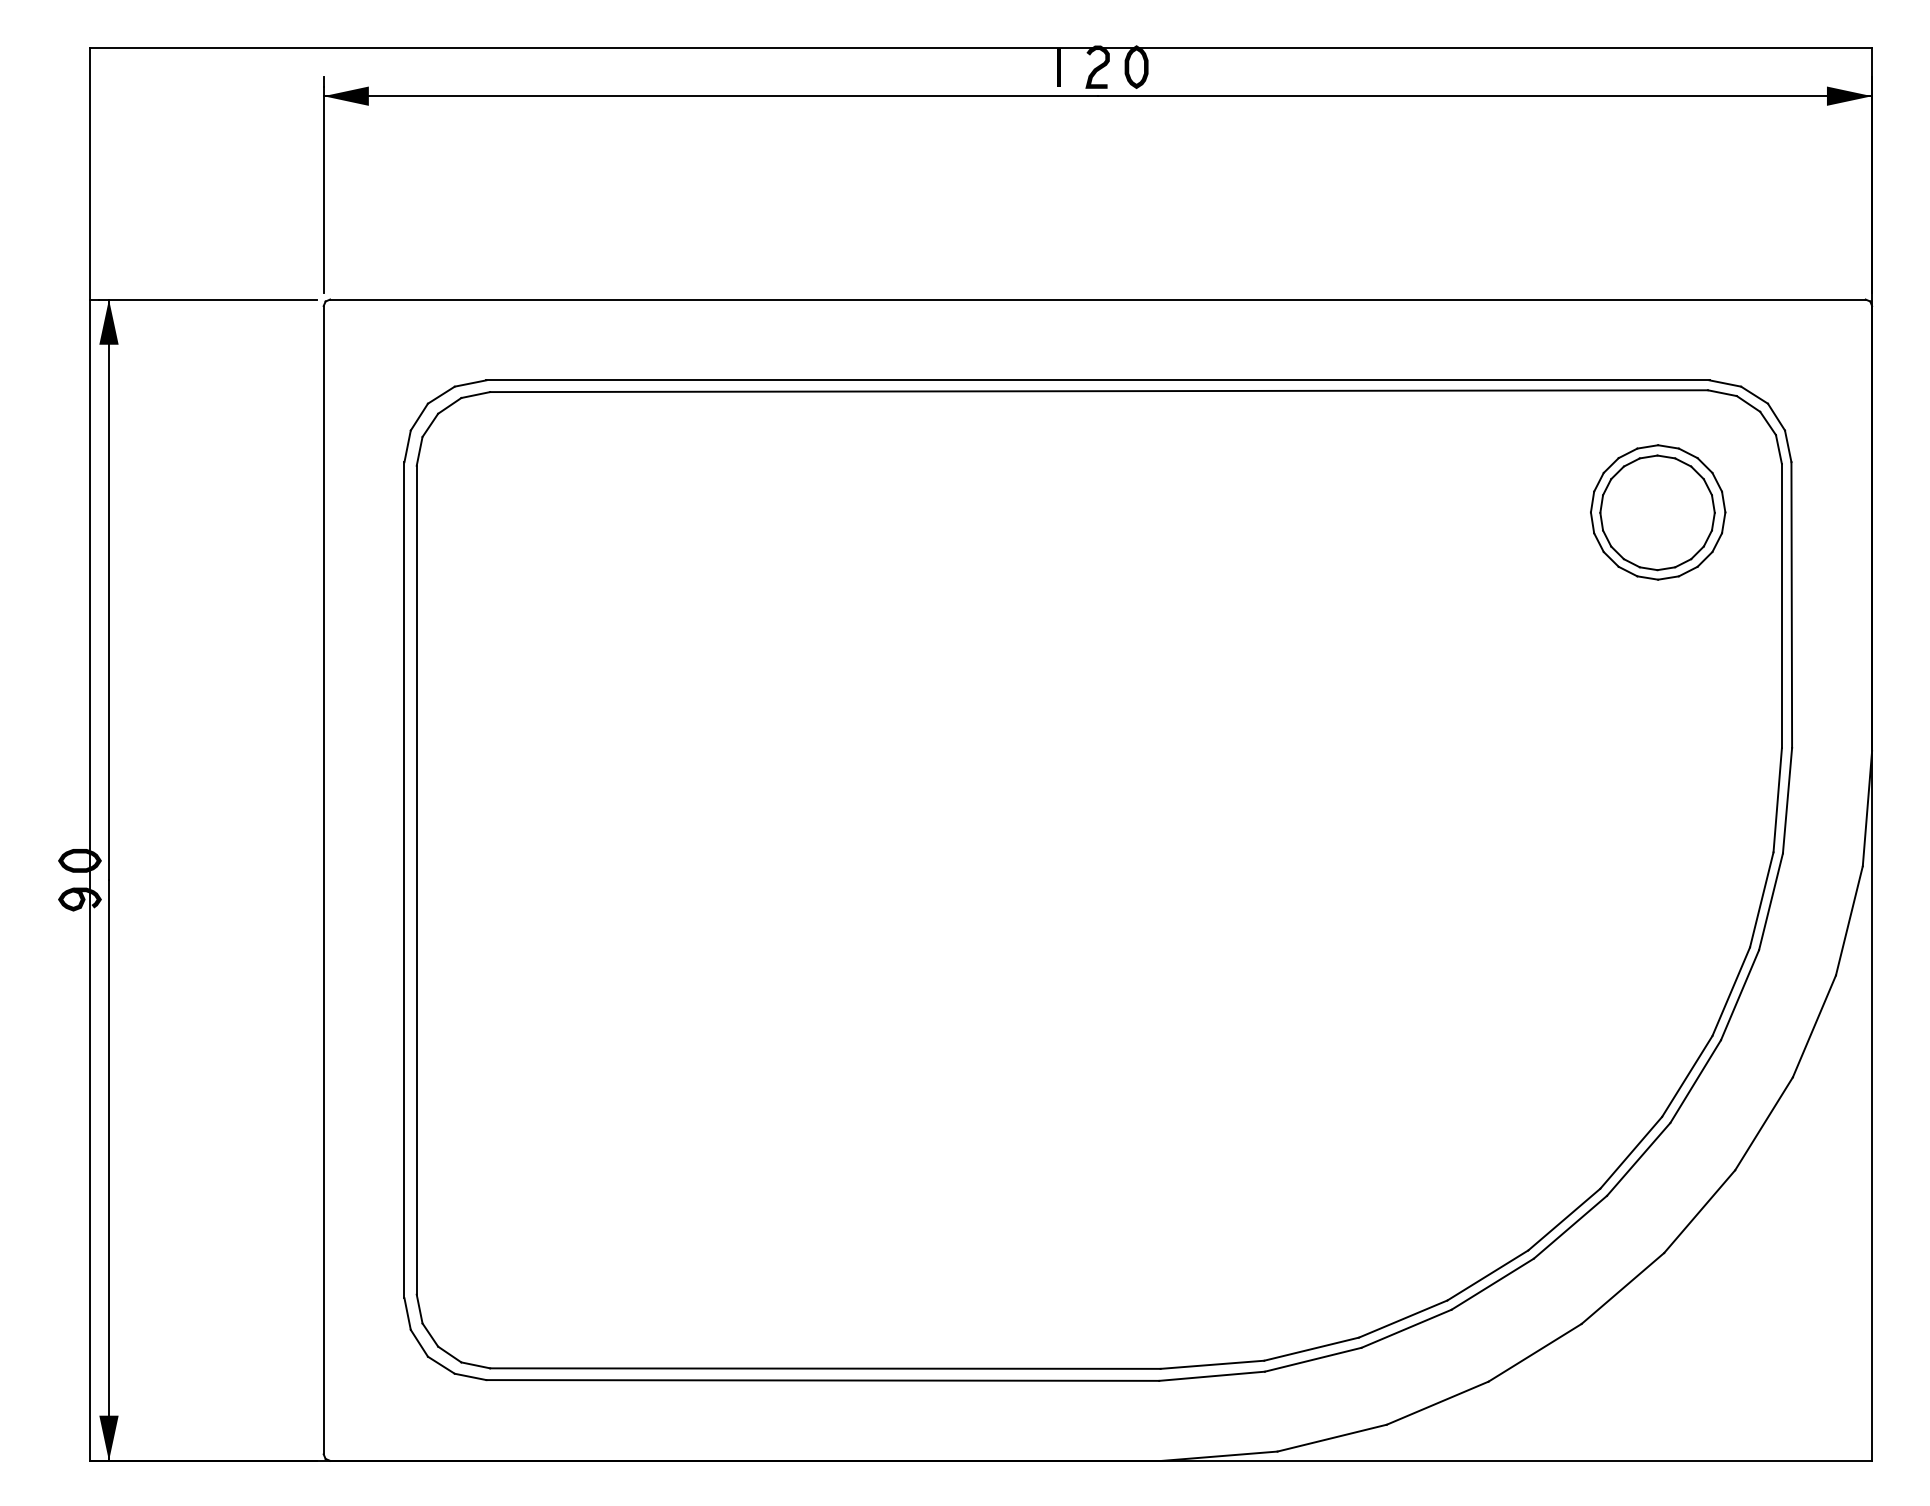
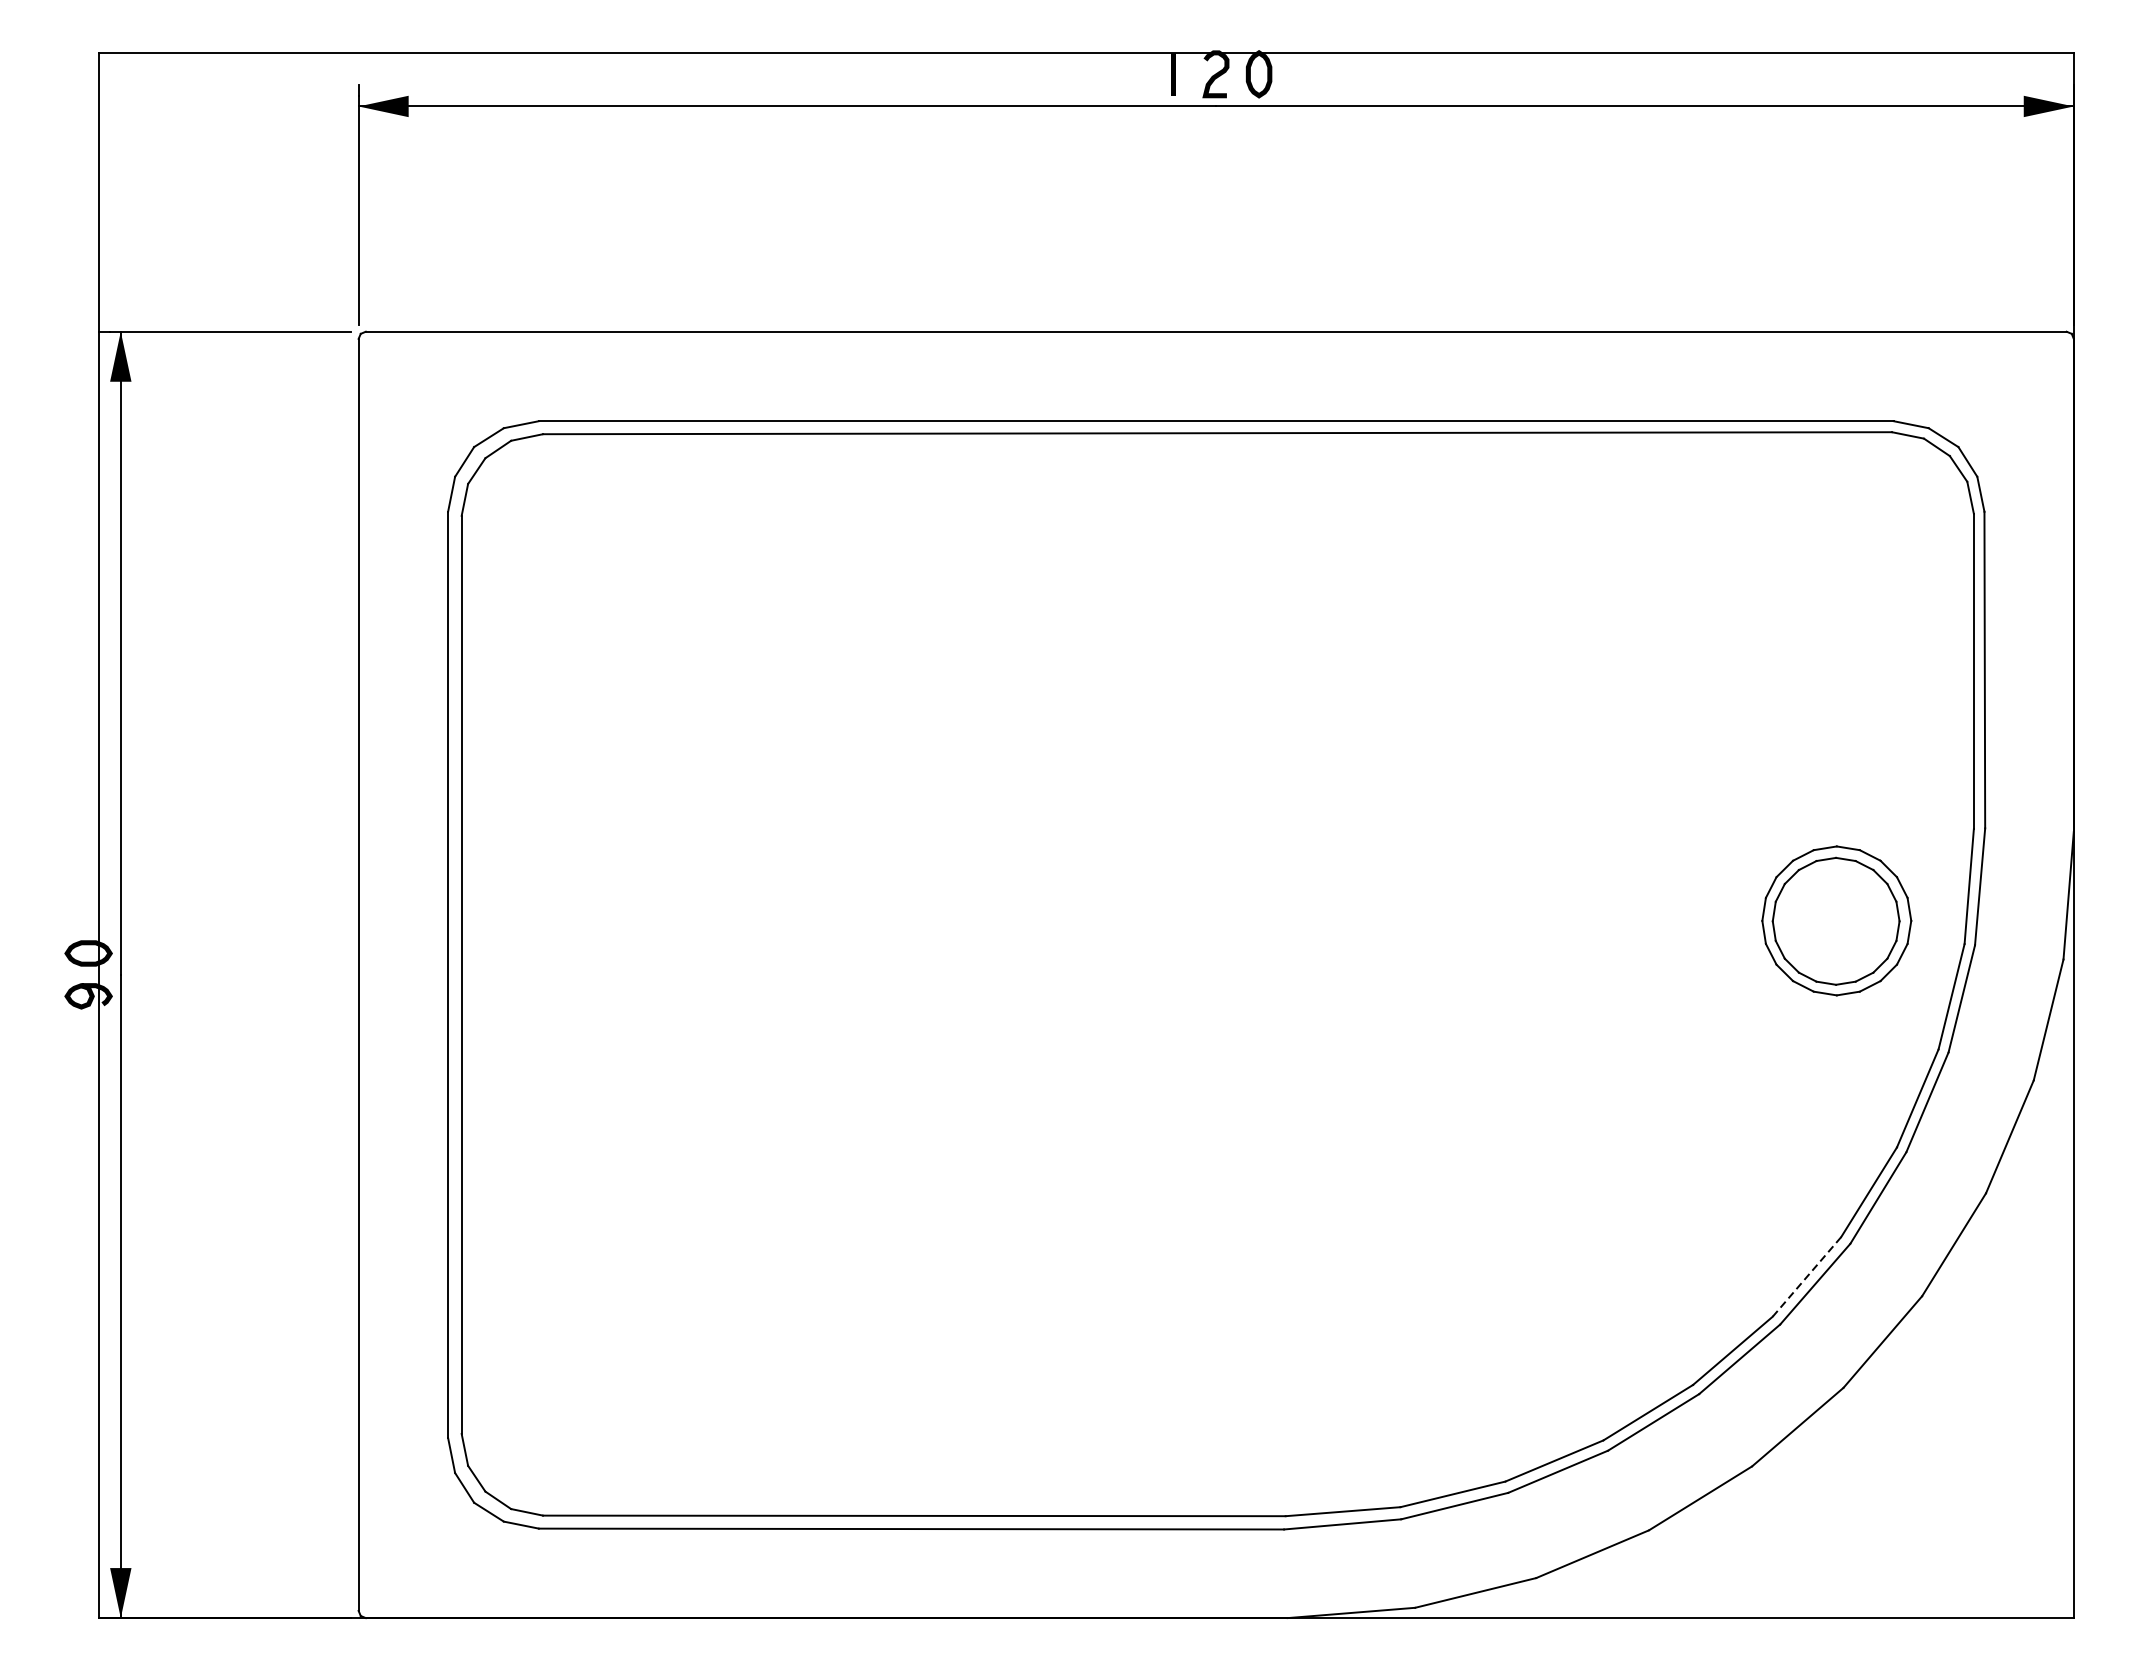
part: (1658, 512) -> (1837, 920), moved
line: (1630, 1153) -> (1806, 1277), solid -> dashed

